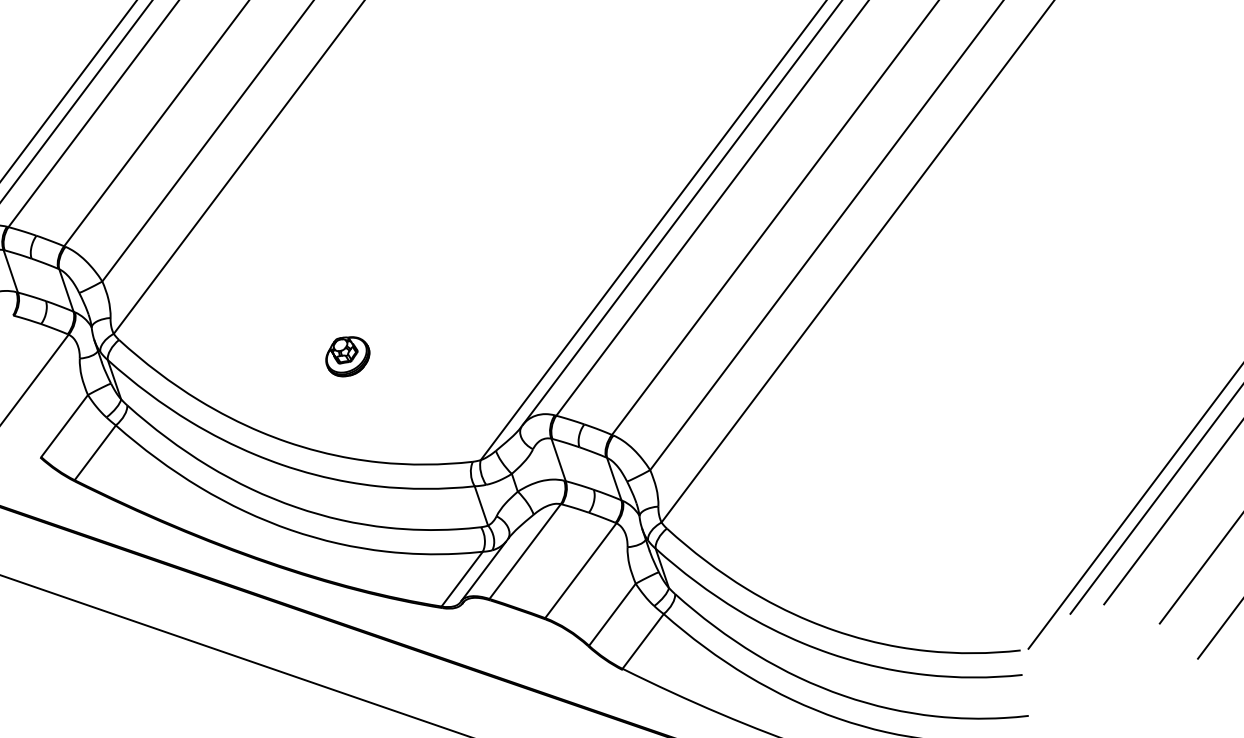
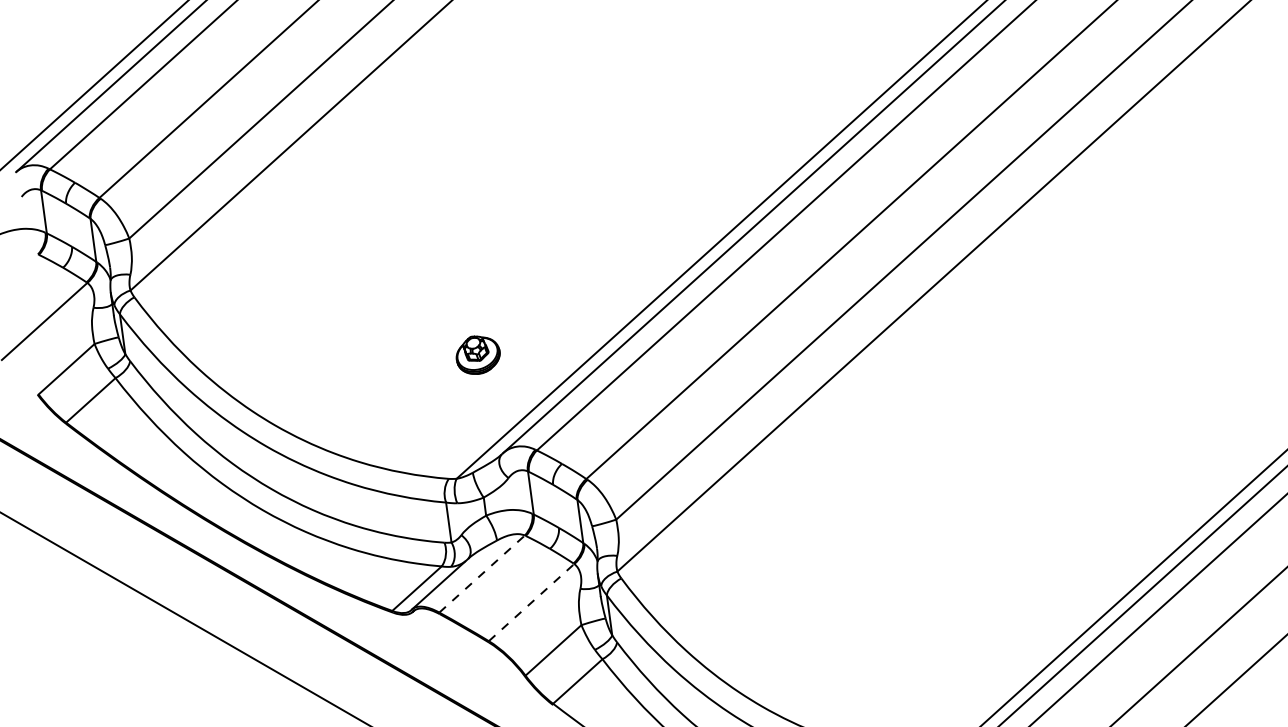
part: (346, 355) -> (477, 354), moved
line: (525, 551) -> (482, 574), solid -> dashed
line: (580, 570) -> (531, 602), solid -> dashed

